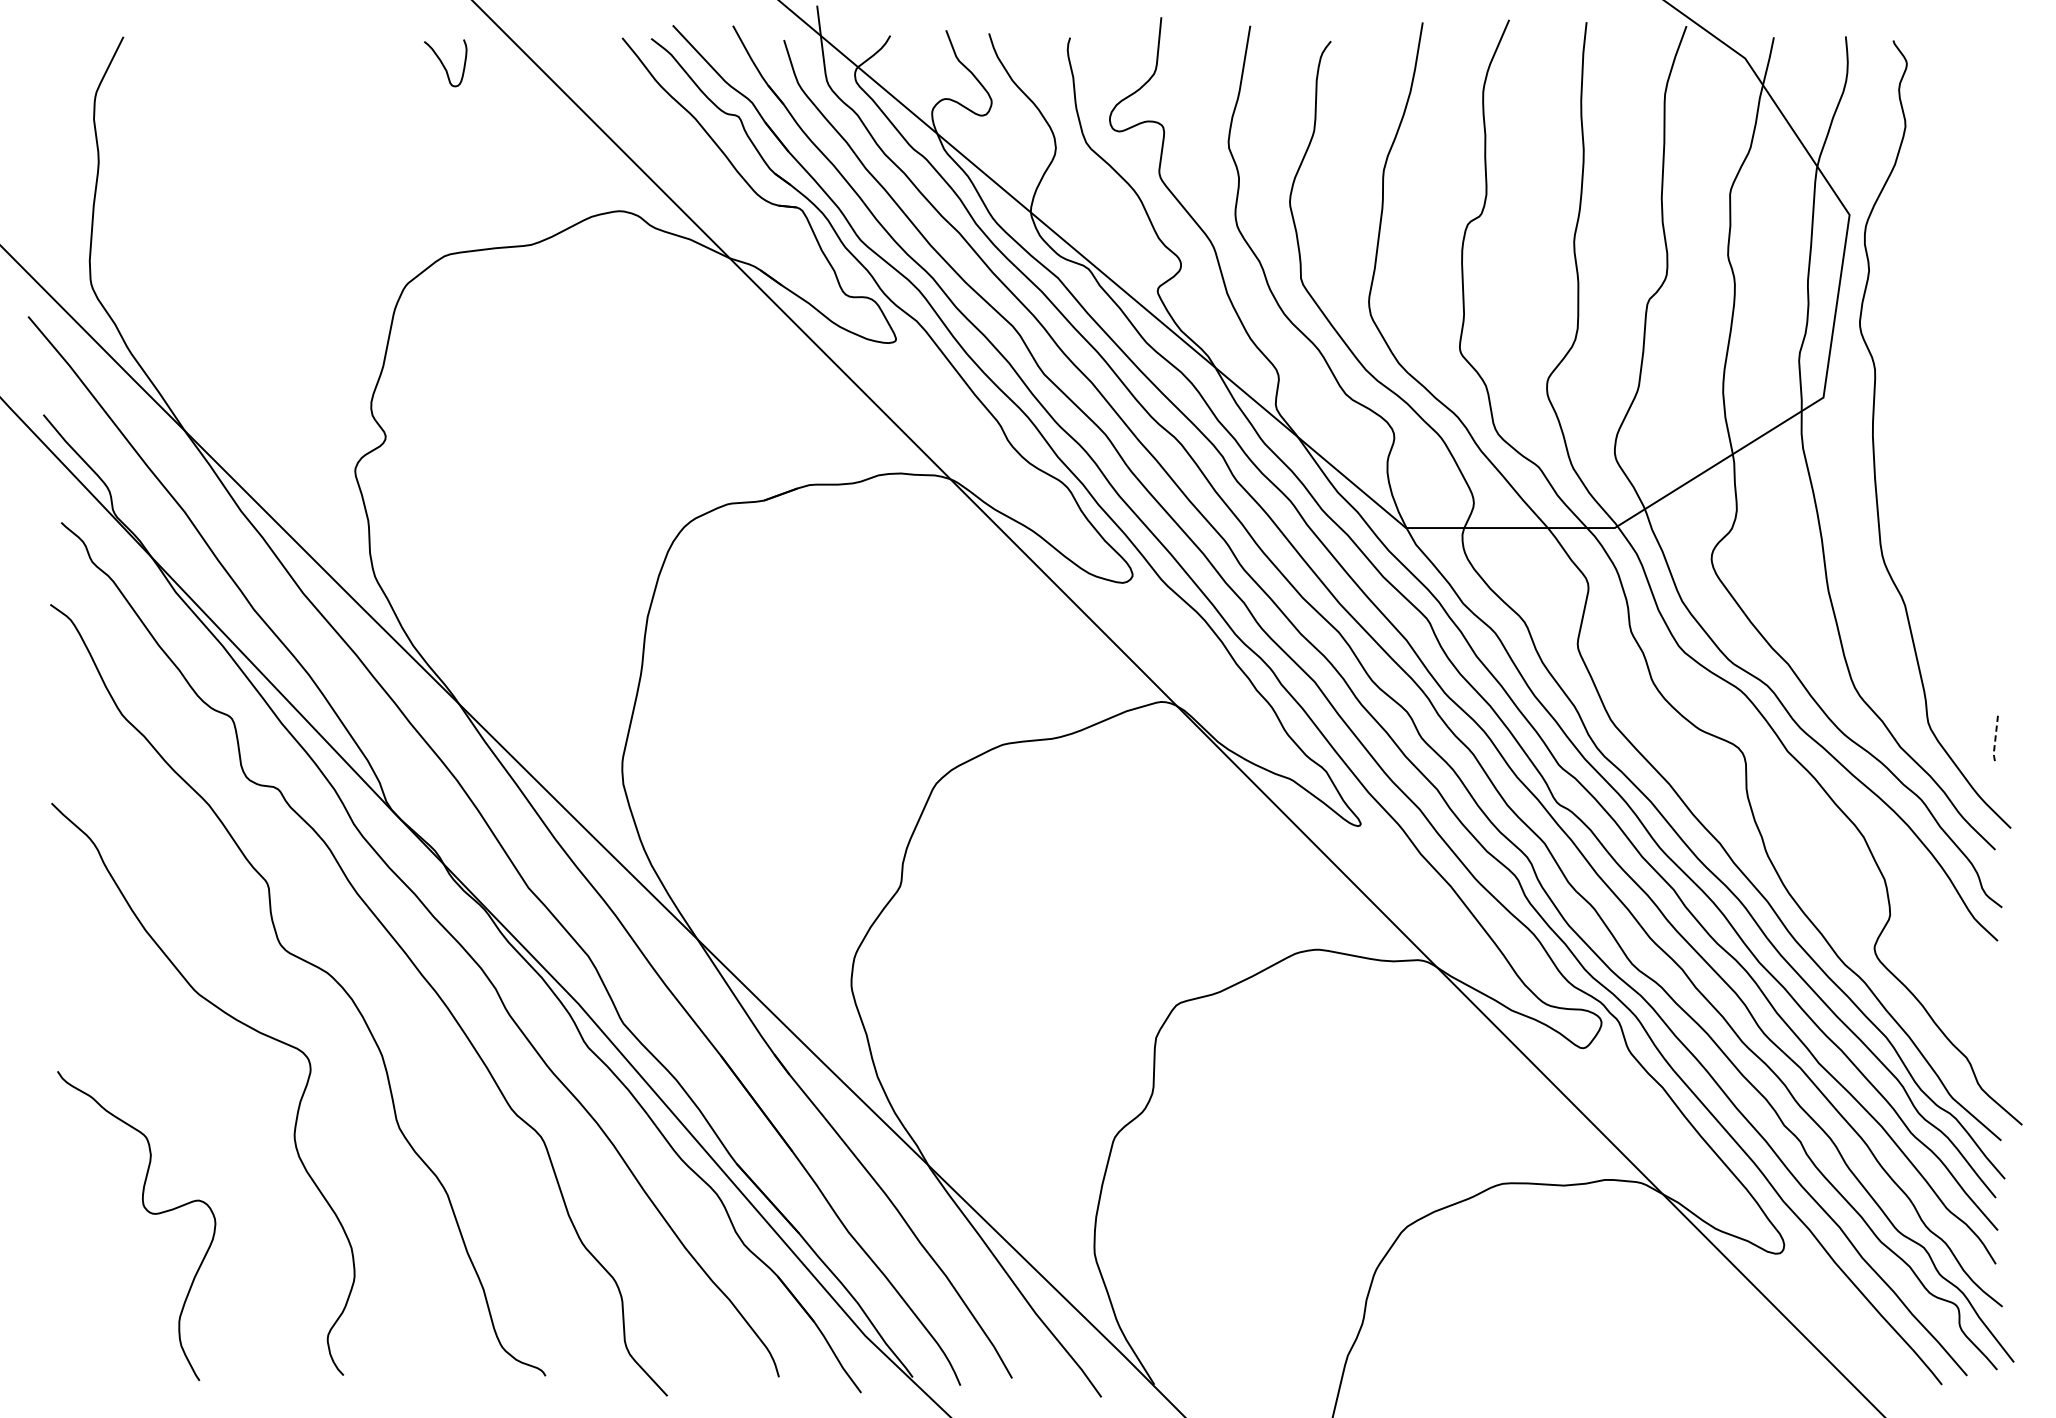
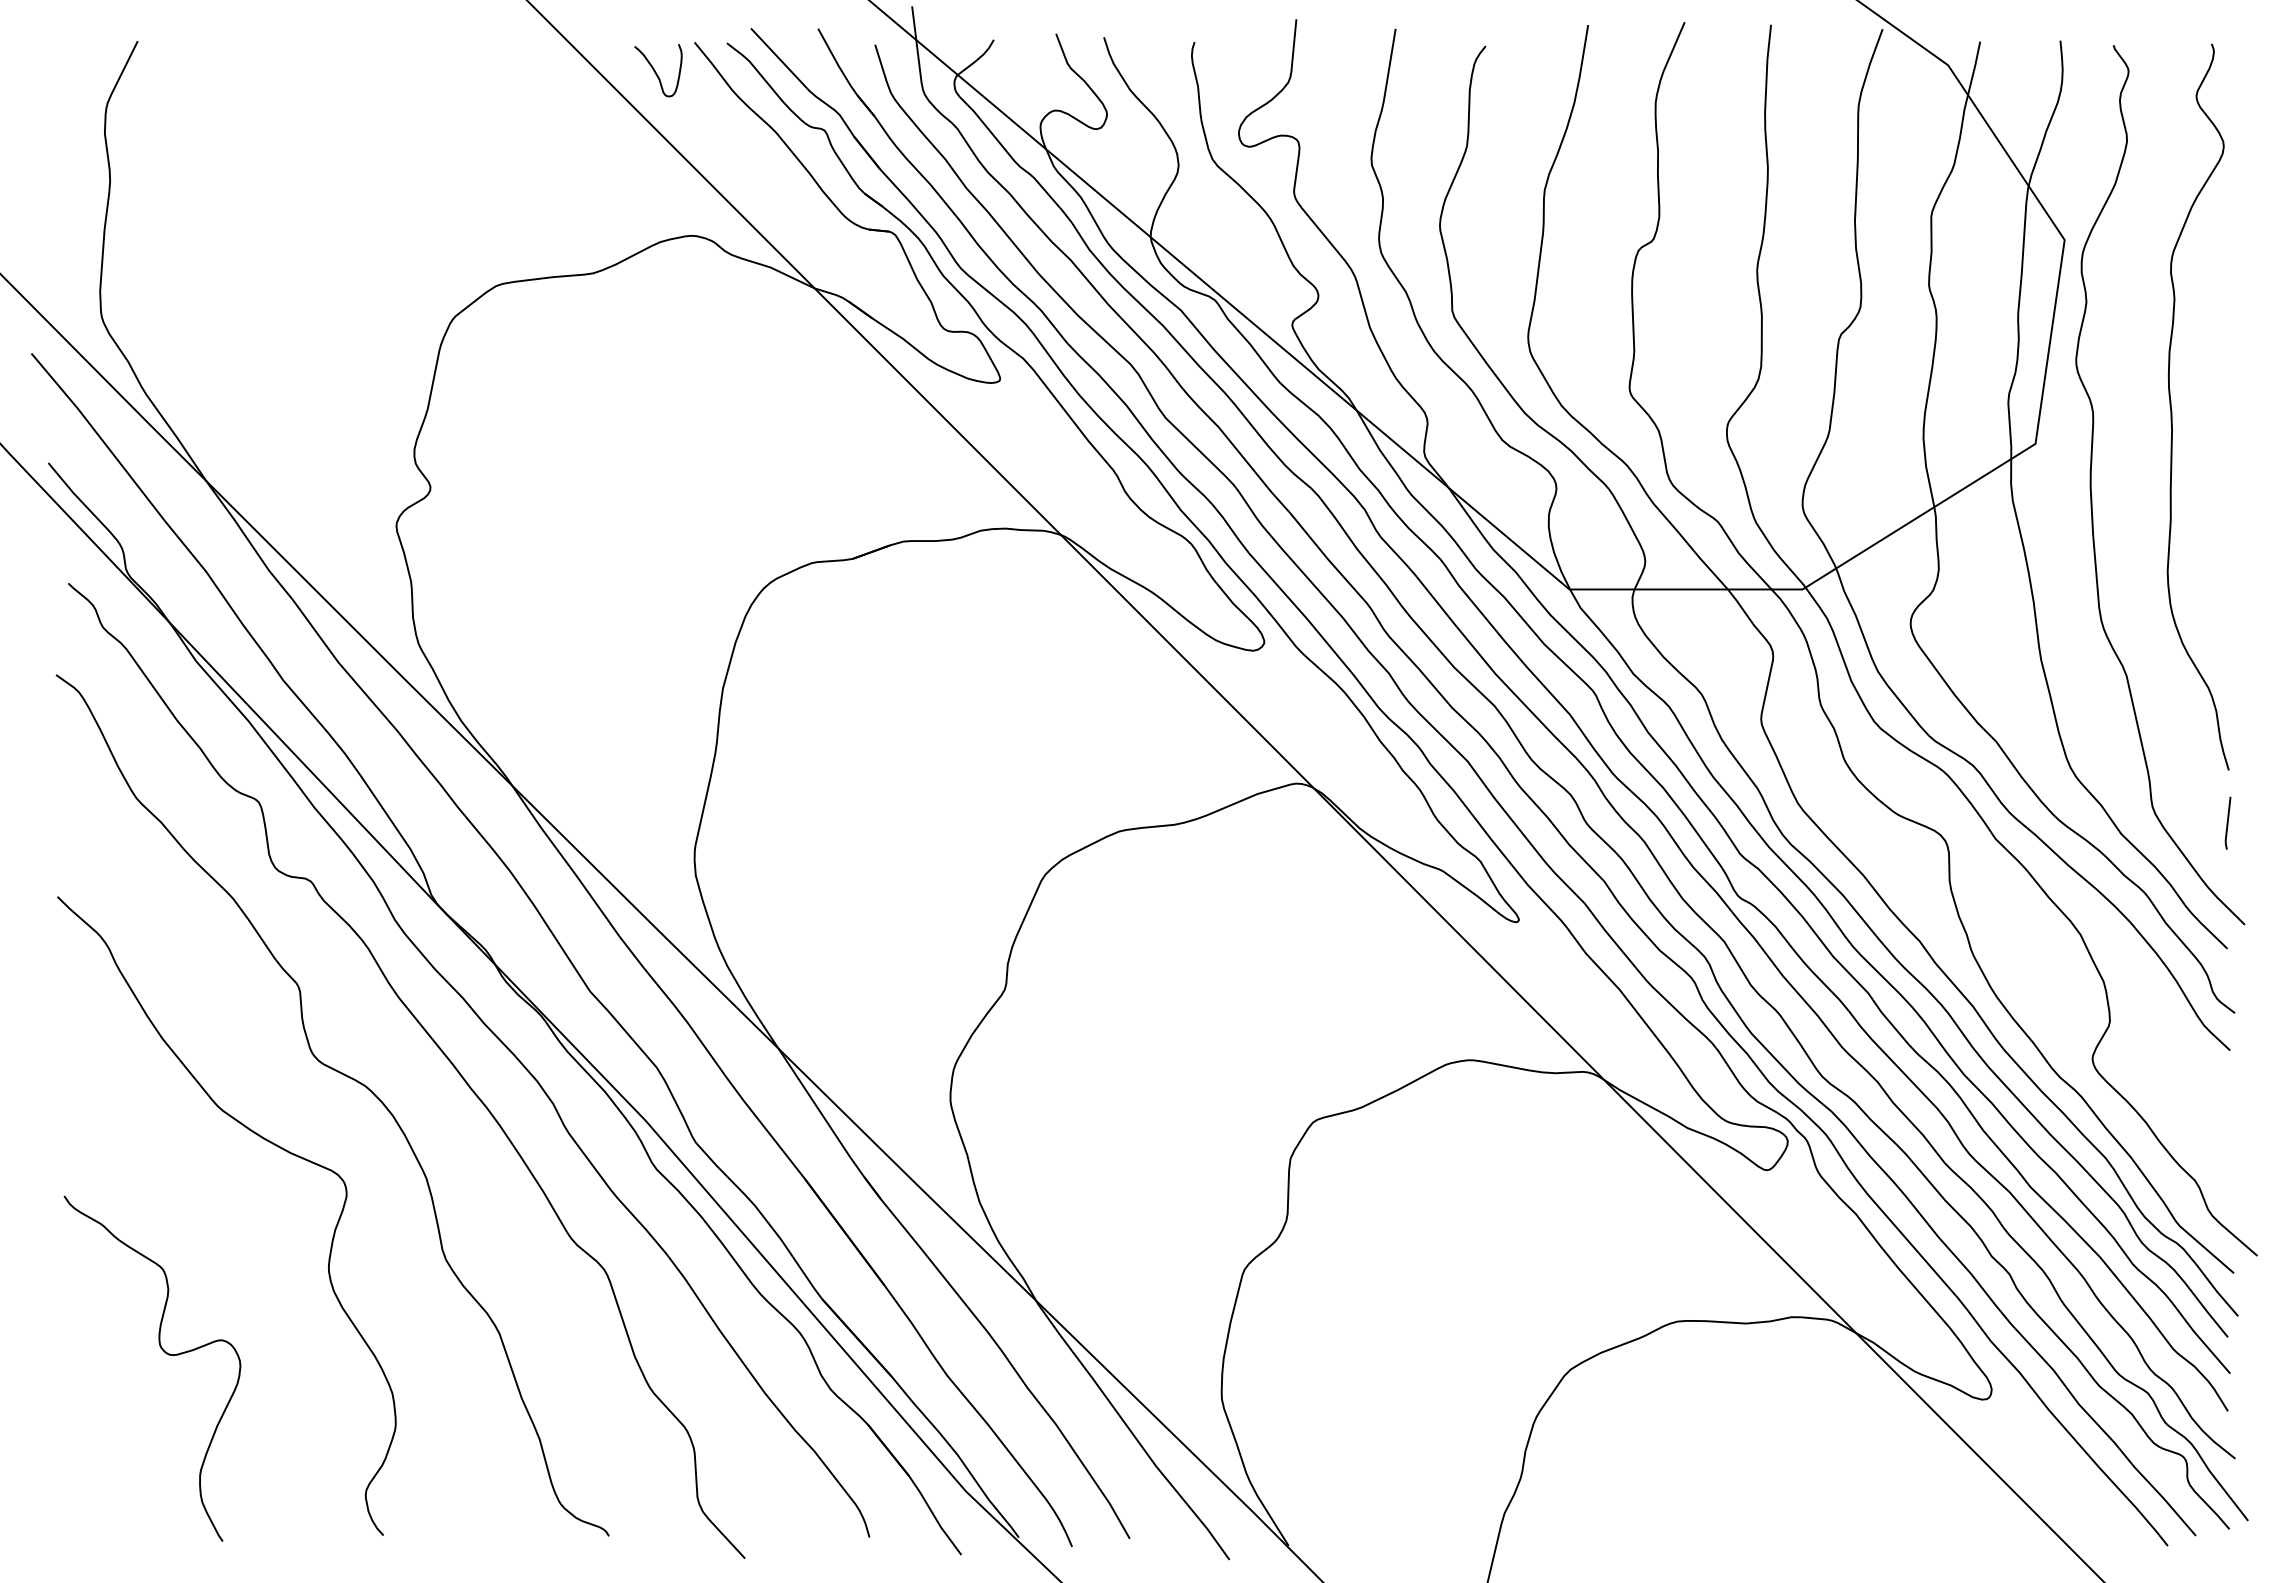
curve: (443, 64) -> (656, 72), moved
curve: (1946, 367) -> (2172, 410), added
line: (1995, 738) -> (2227, 824), dashed -> solid

